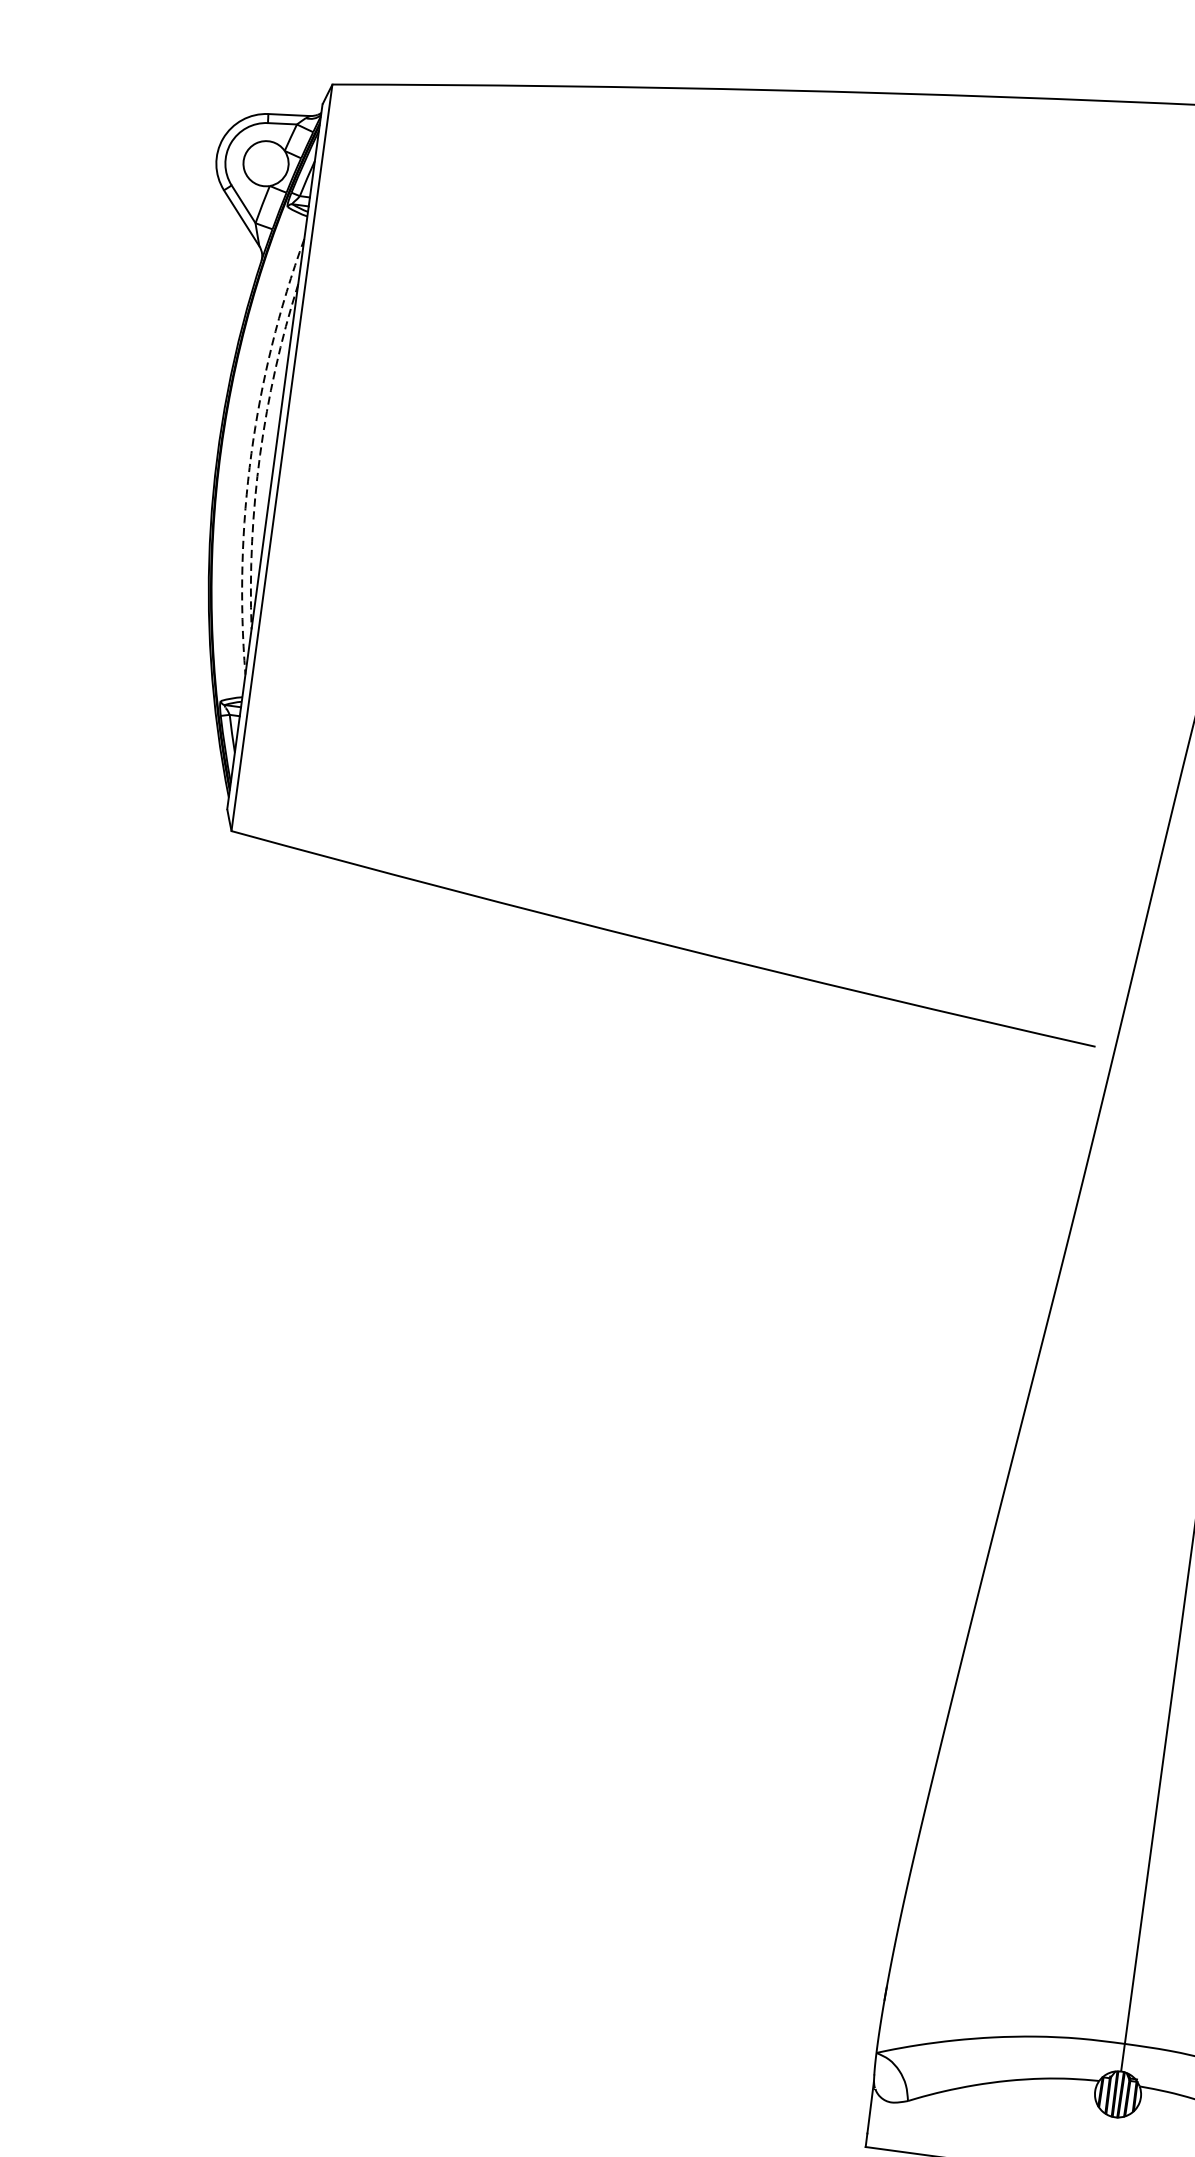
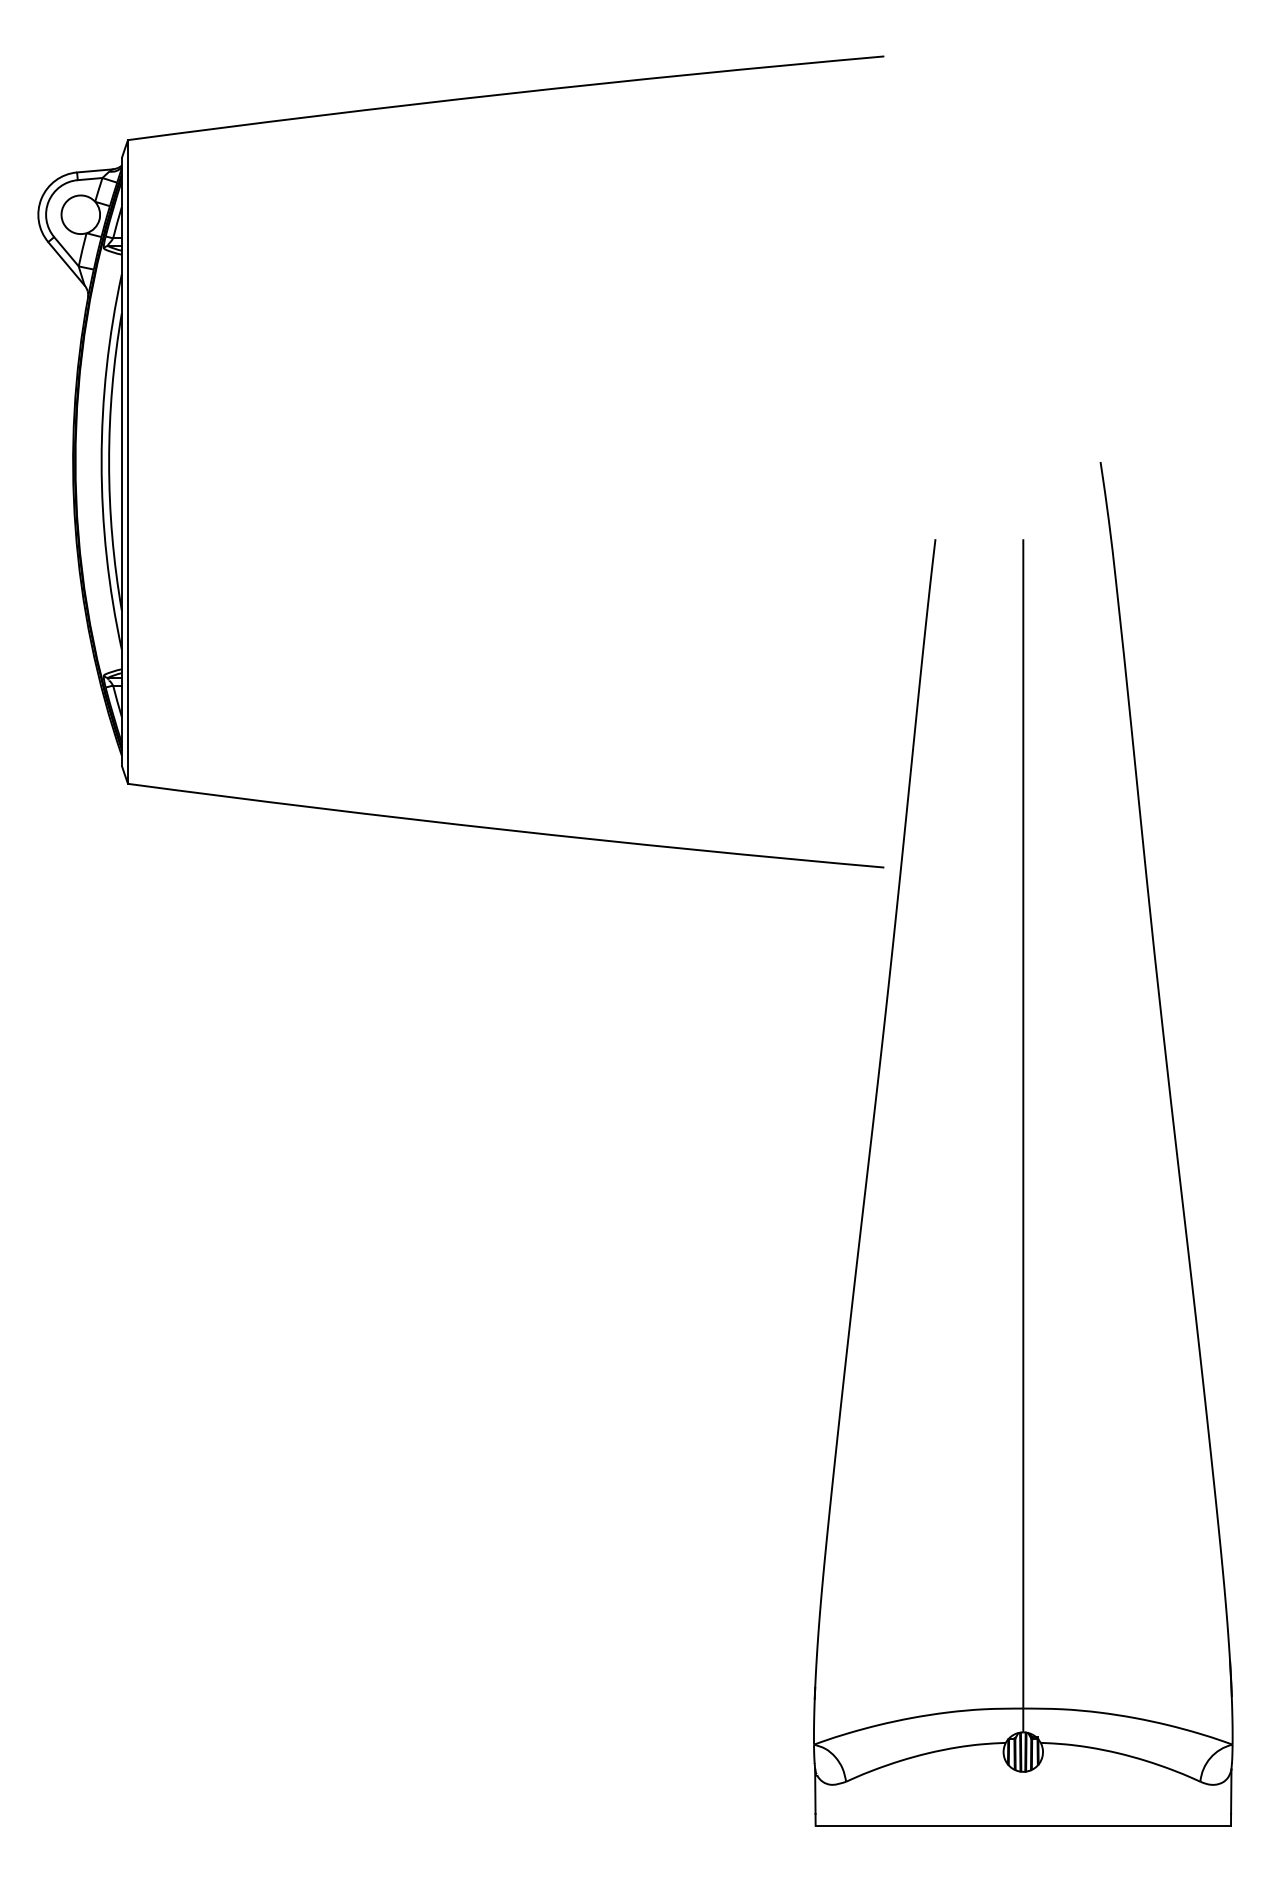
arc: (251, 453) -> (101, 461), dashed -> solid
arc: (260, 454) -> (109, 461), dashed -> solid

